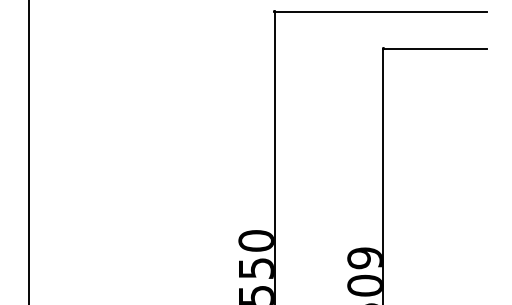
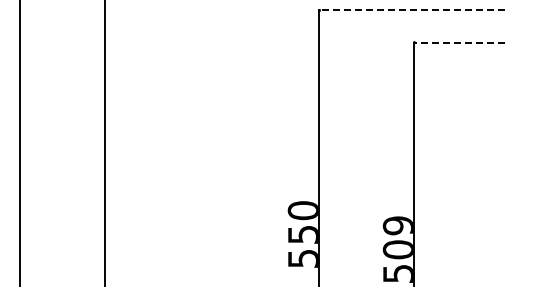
line: (380, 11) -> (411, 10), solid -> dashed
line: (435, 48) -> (459, 42), solid -> dashed

